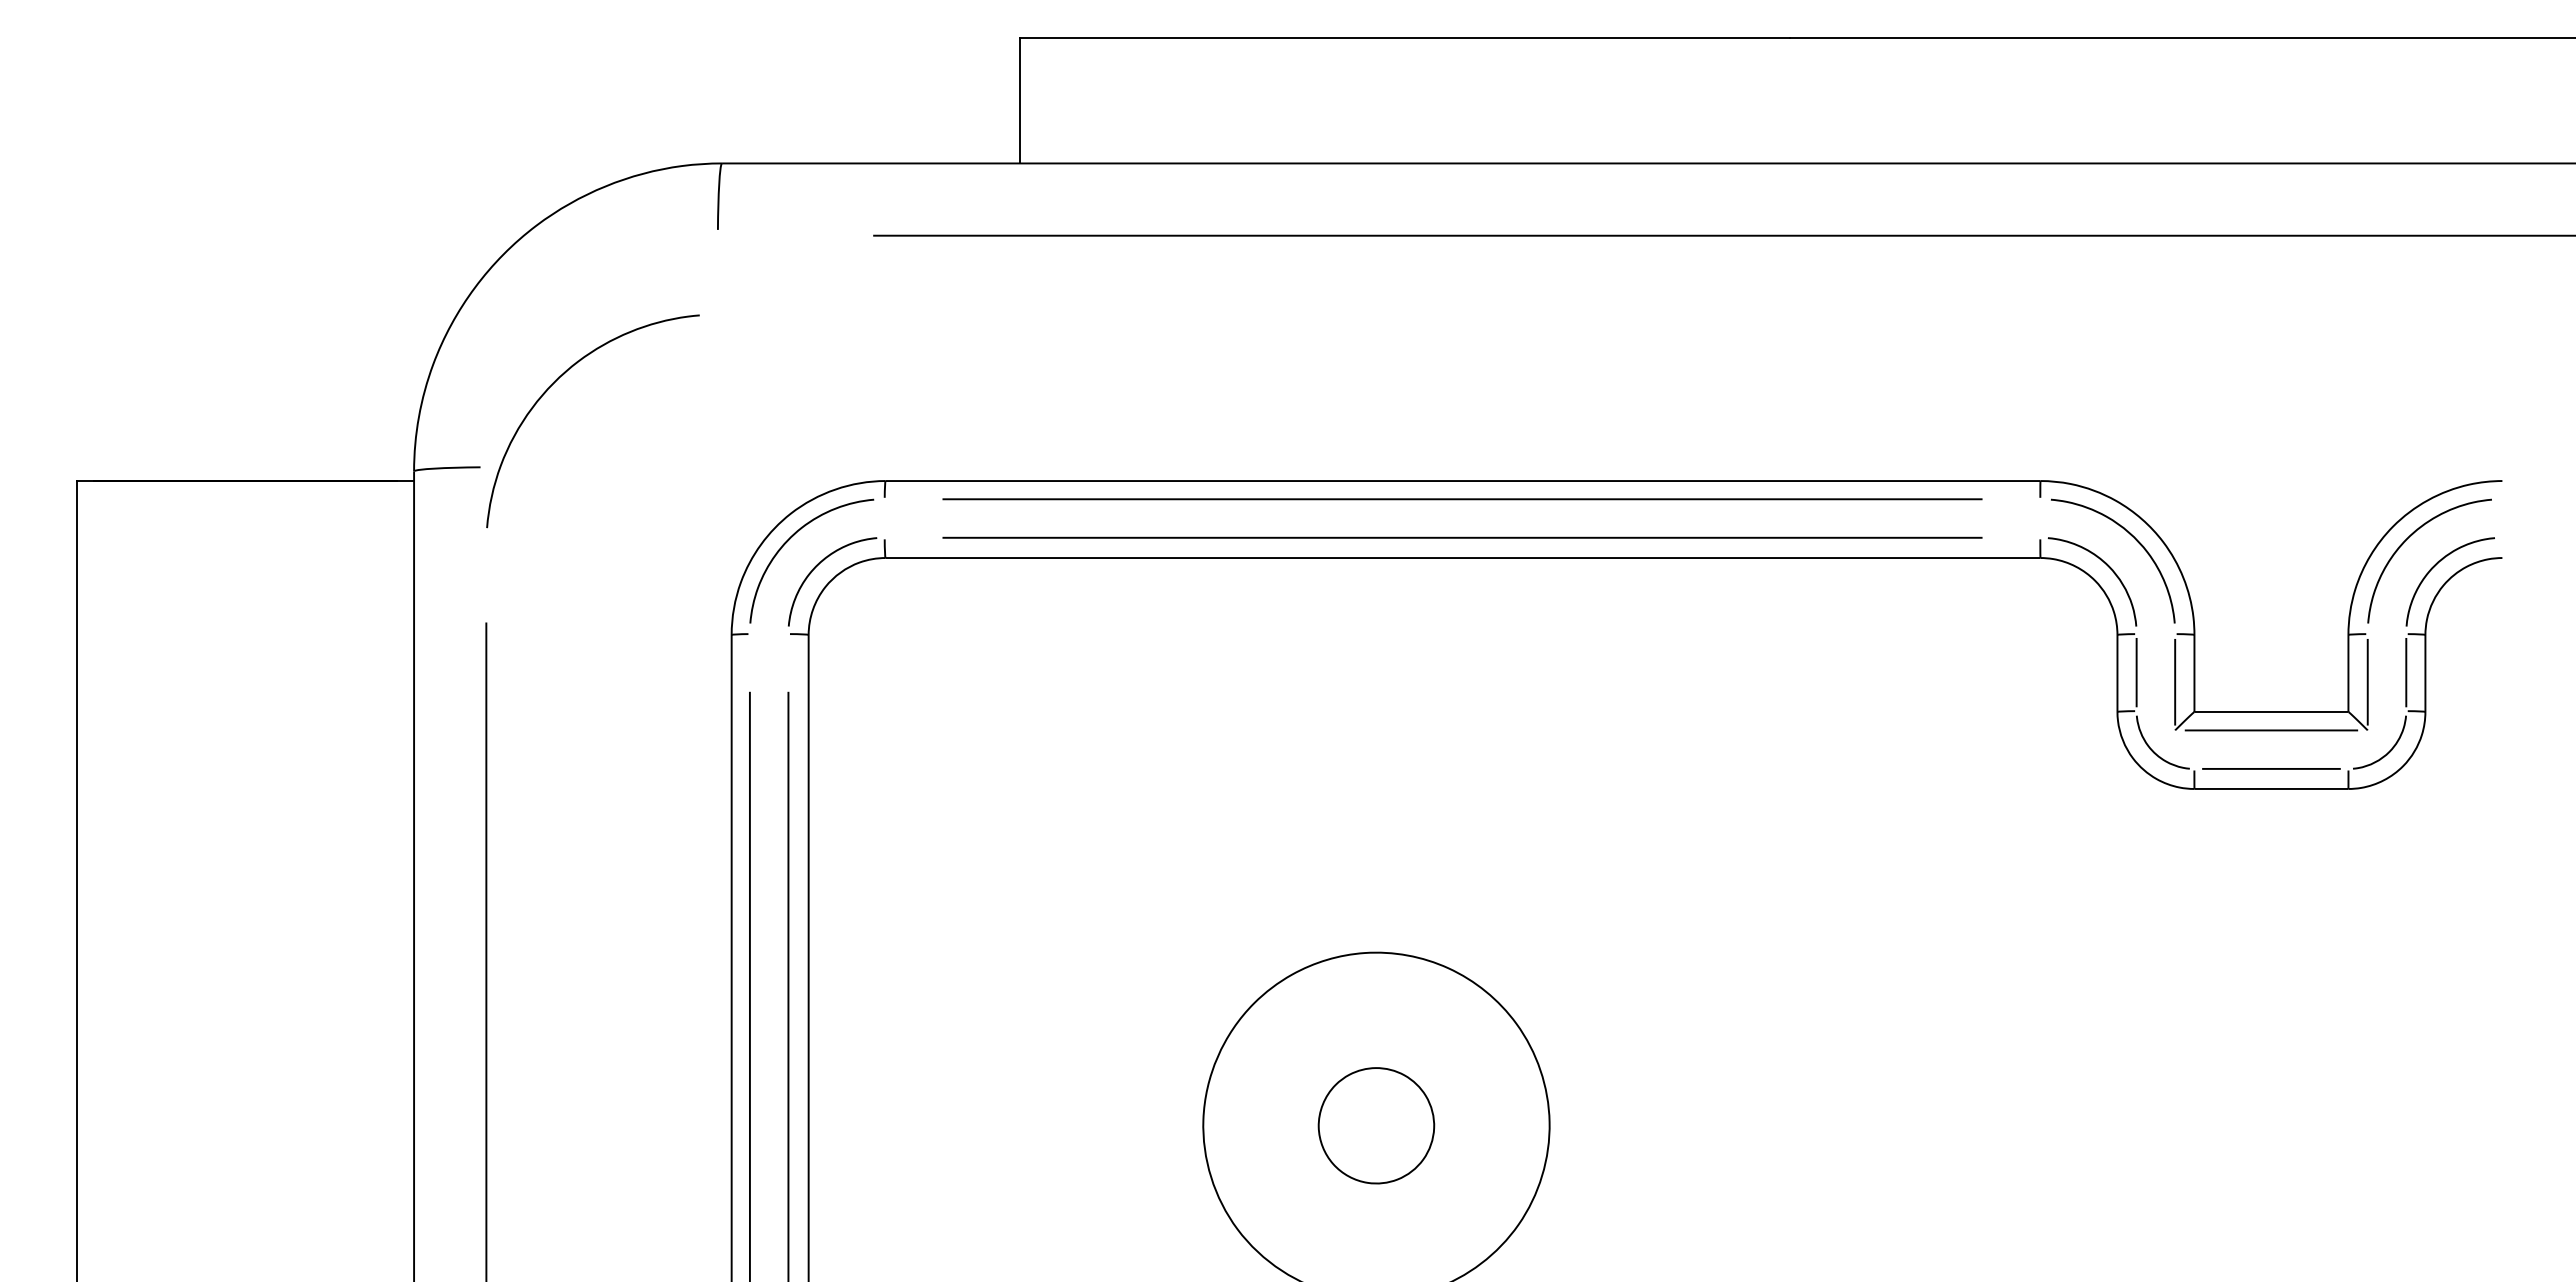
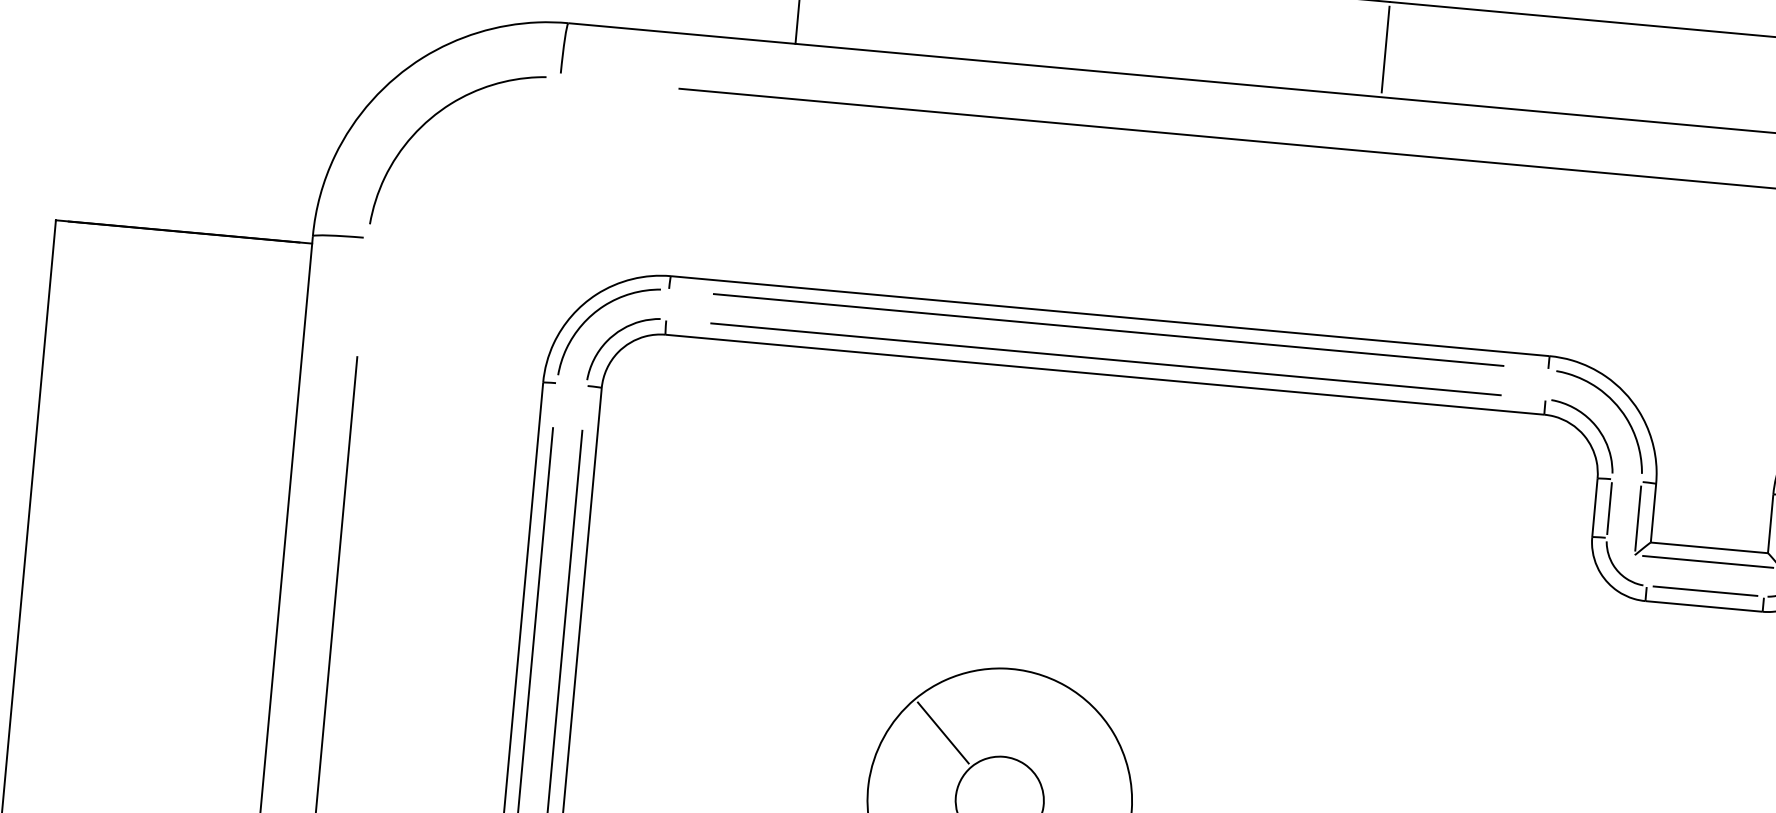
line: (1790, 100) -> (1385, 49), added
curve: (554, 383) -> (431, 118), moved
line: (1294, 1043) -> (943, 732), added

